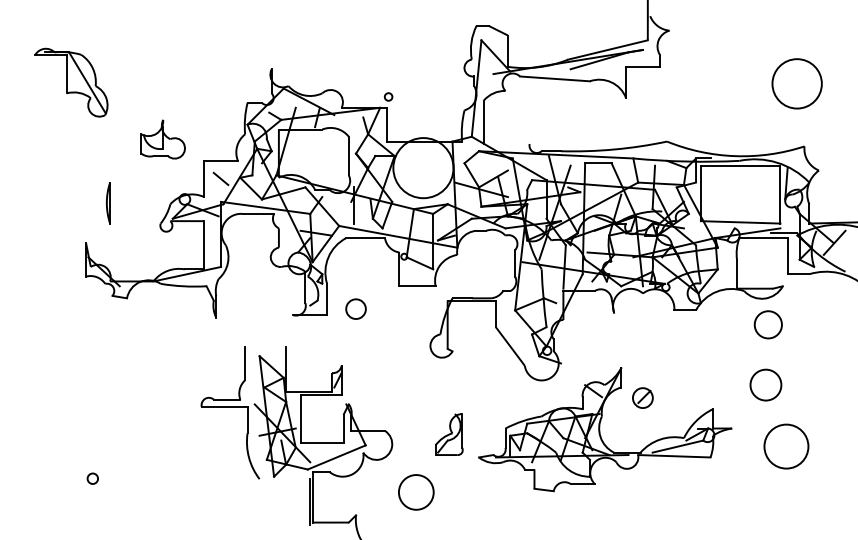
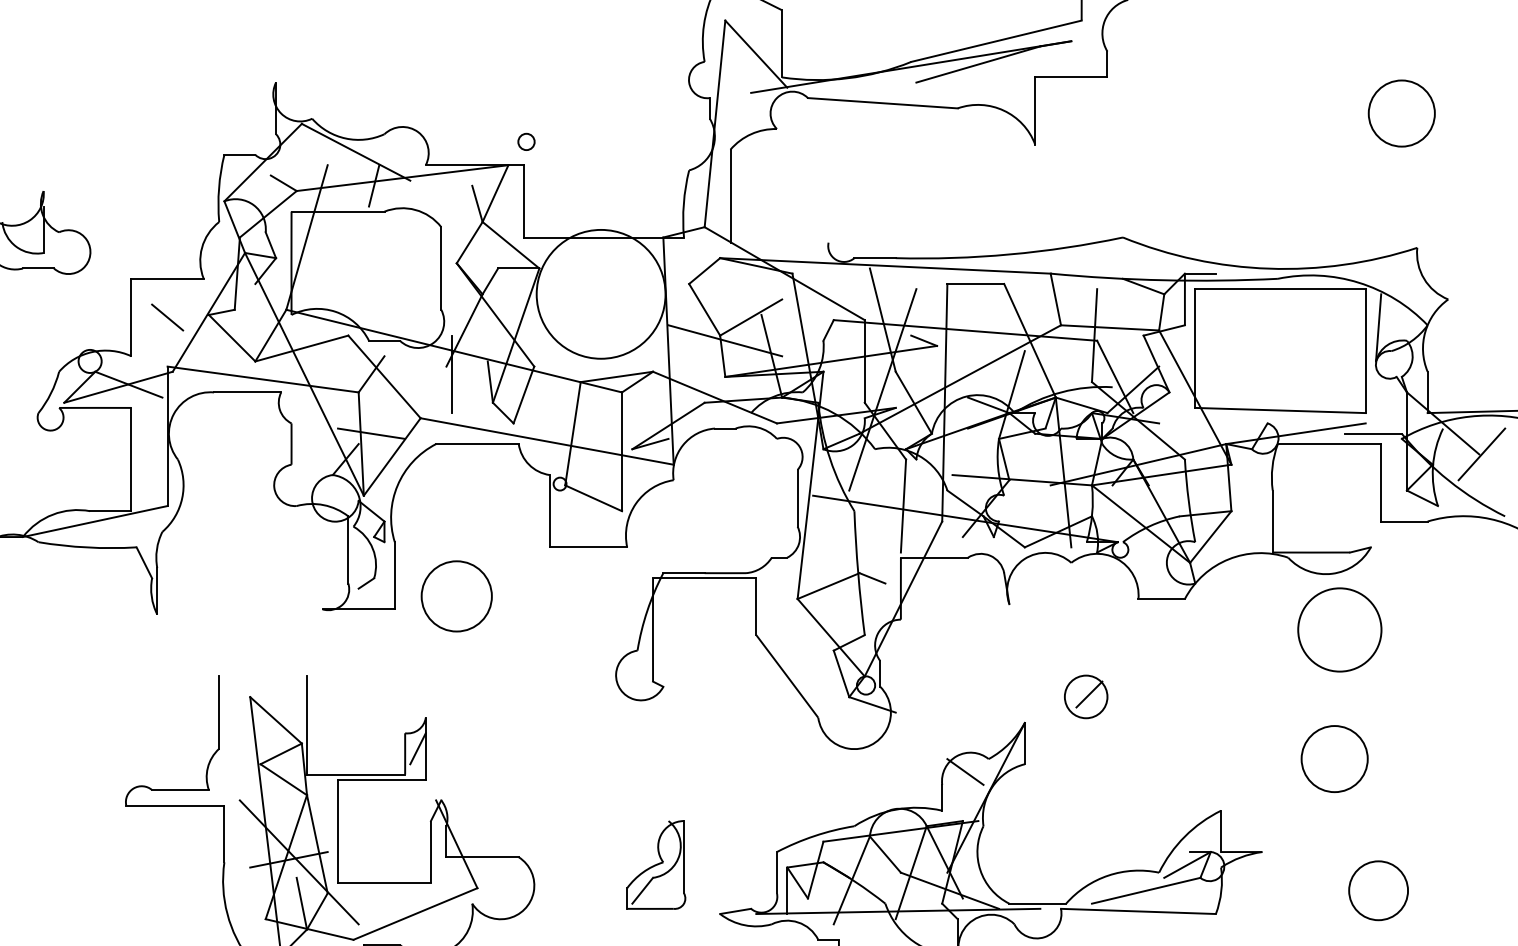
circle: (797, 83) -> (1402, 113), size x0.62
circle: (355, 308) -> (455, 594), size x1.67
circle: (767, 324) -> (1338, 629), size x1.43
part: (642, 397) -> (1085, 695), moved
circle: (786, 446) -> (1378, 890), size x0.62

